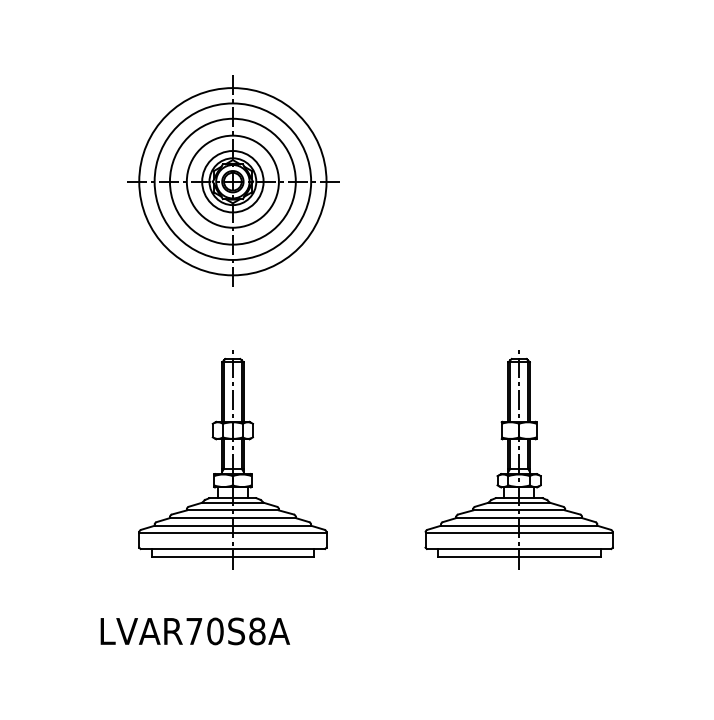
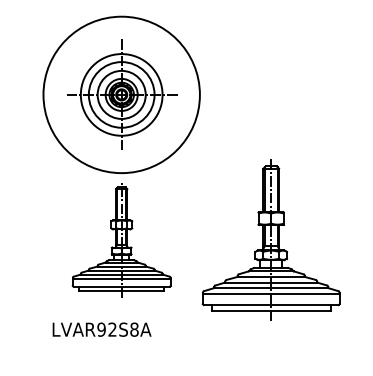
circle: (232, 180) -> (121, 94), size x1.6
part: (517, 460) -> (270, 240), size x1.4
text: (203, 631) -> (106, 329), LVAR70S8A -> LVAR92S8A

